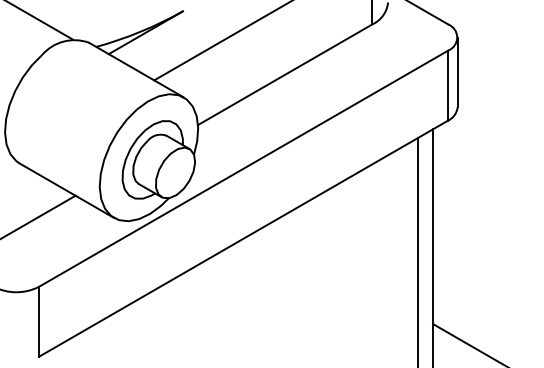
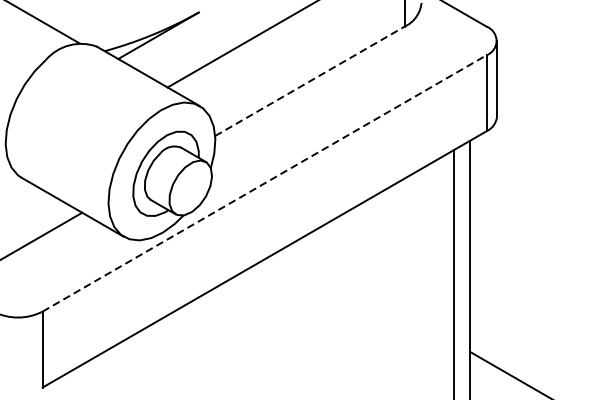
line: (285, 74) -> (310, 81), solid -> dashed
line: (244, 168) -> (265, 183), solid -> dashed

